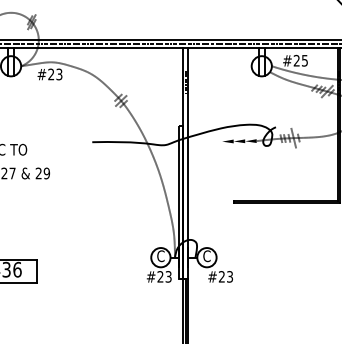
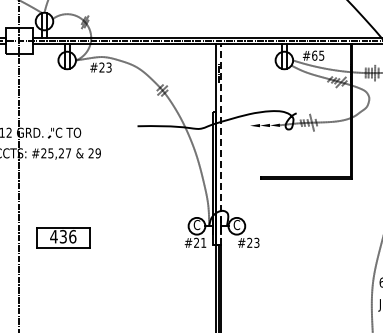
text: (296, 60) -> (314, 55), #25 -> #65
line: (188, 162) -> (220, 143), solid -> dashed
text: (168, 276) -> (203, 242), #23 -> #21

